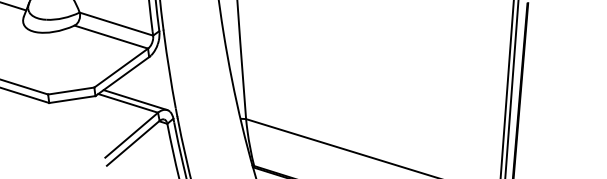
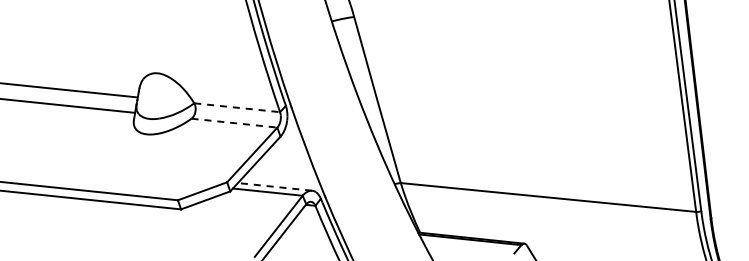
line: (116, 23) -> (237, 107), solid -> dashed
line: (111, 37) -> (234, 123), solid -> dashed
line: (135, 99) -> (274, 186), solid -> dashed

